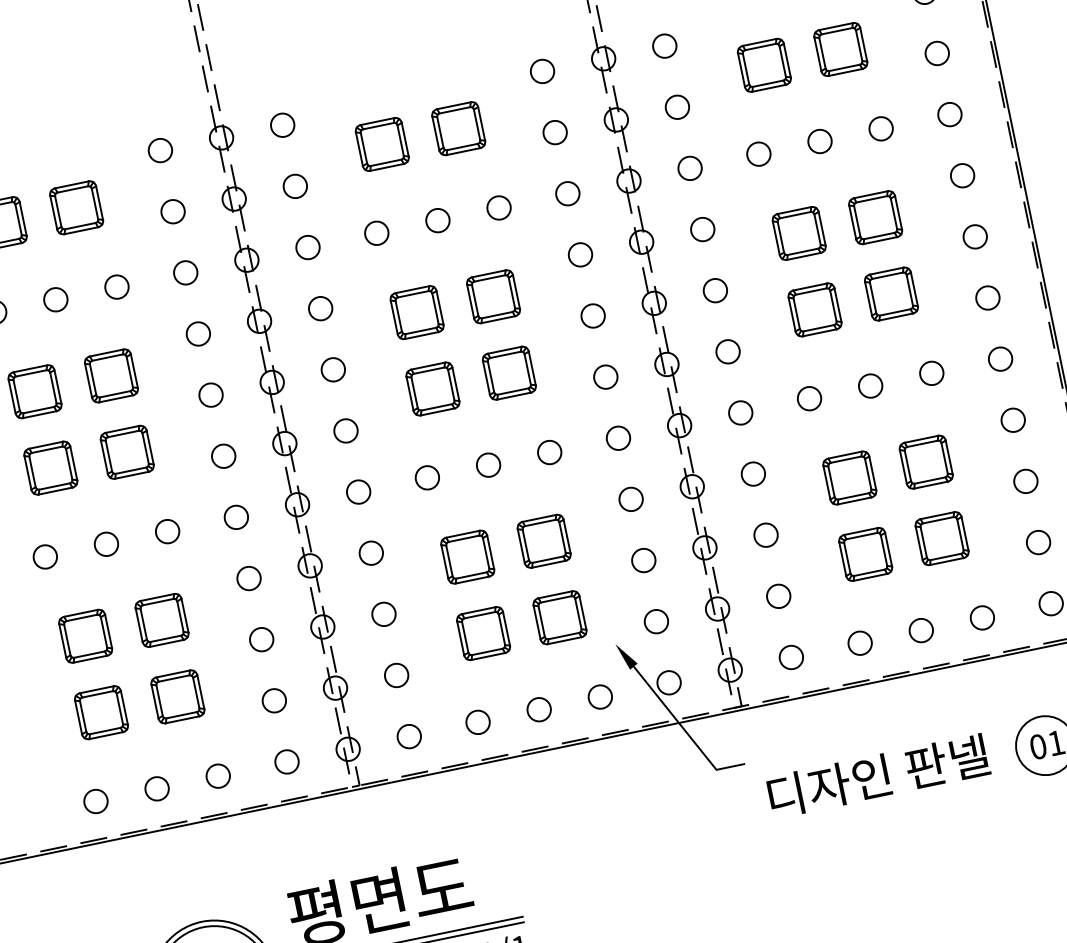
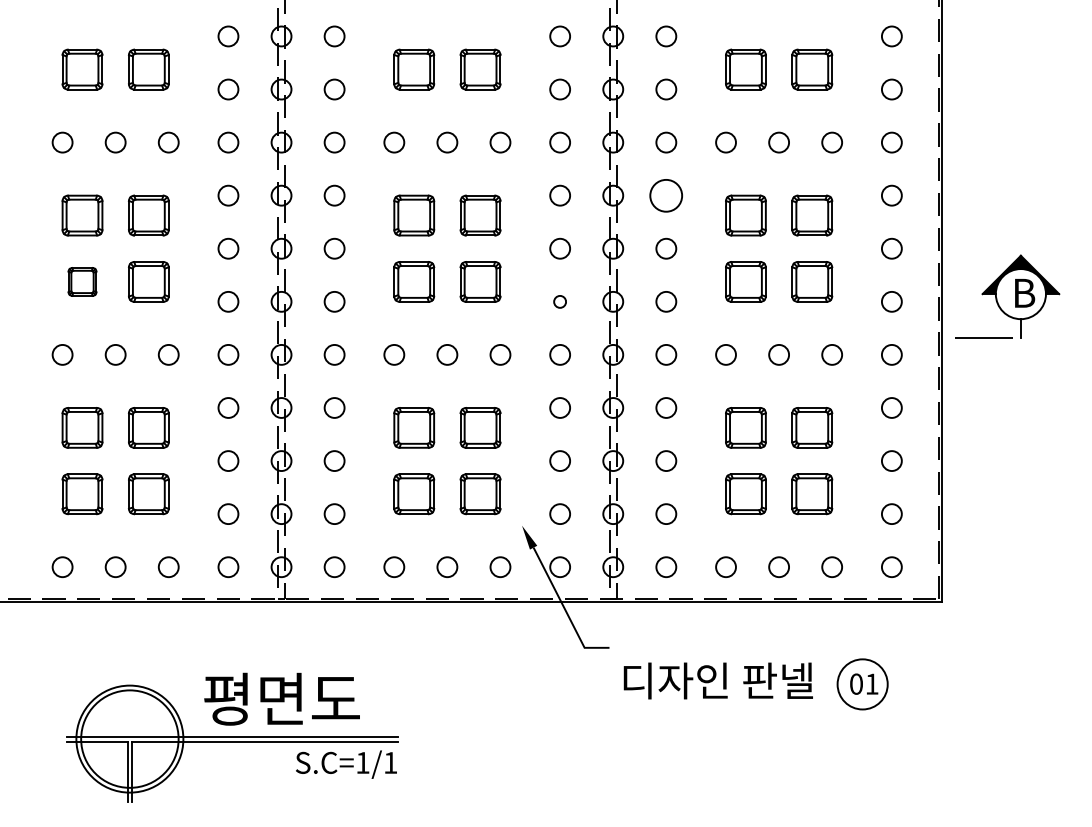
circle: (702, 229) -> (666, 195), size x1.6
circle: (604, 376) -> (559, 301), size x0.6
part: (50, 467) -> (82, 281), size x0.7

